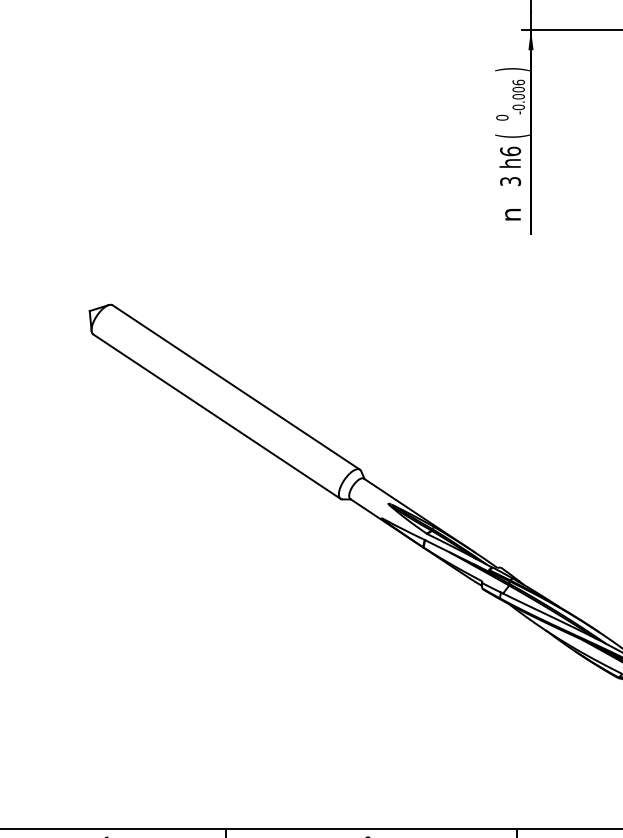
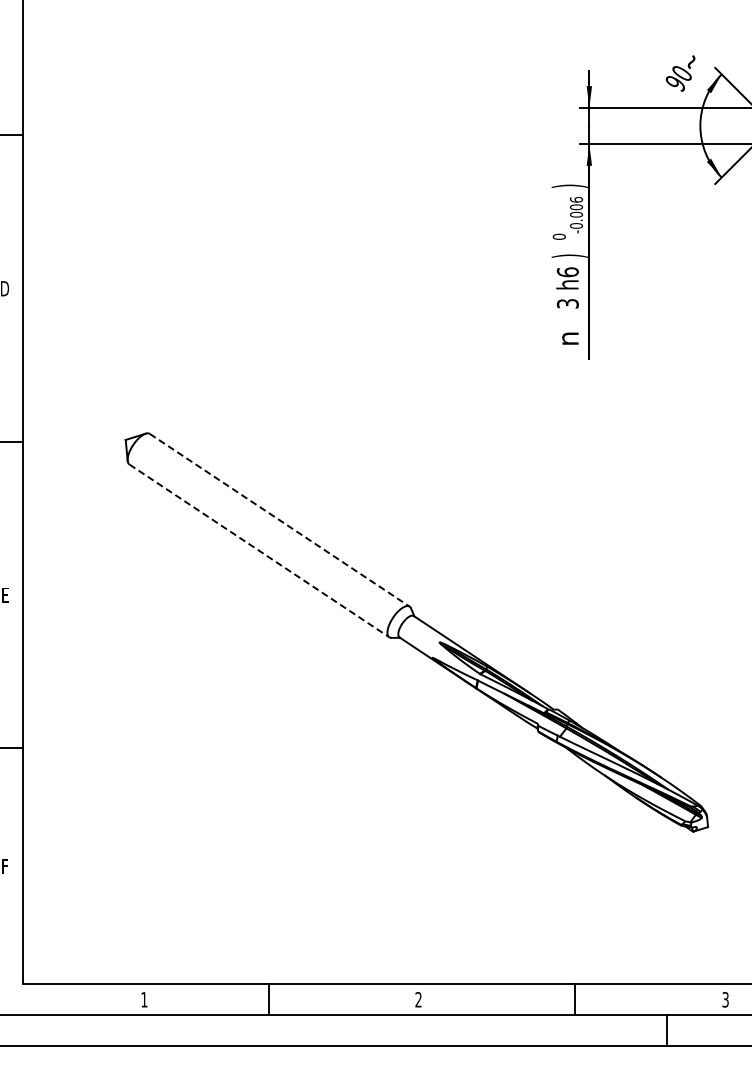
text: (512, 135) -> (569, 255), ( -> )
line: (237, 387) -> (280, 520), solid -> dashed
line: (217, 417) -> (259, 551), solid -> dashed

